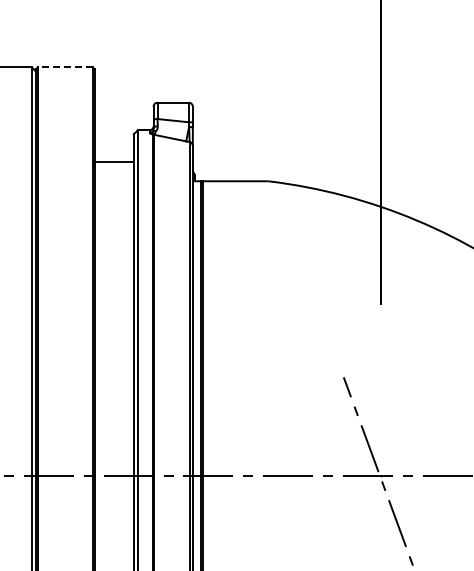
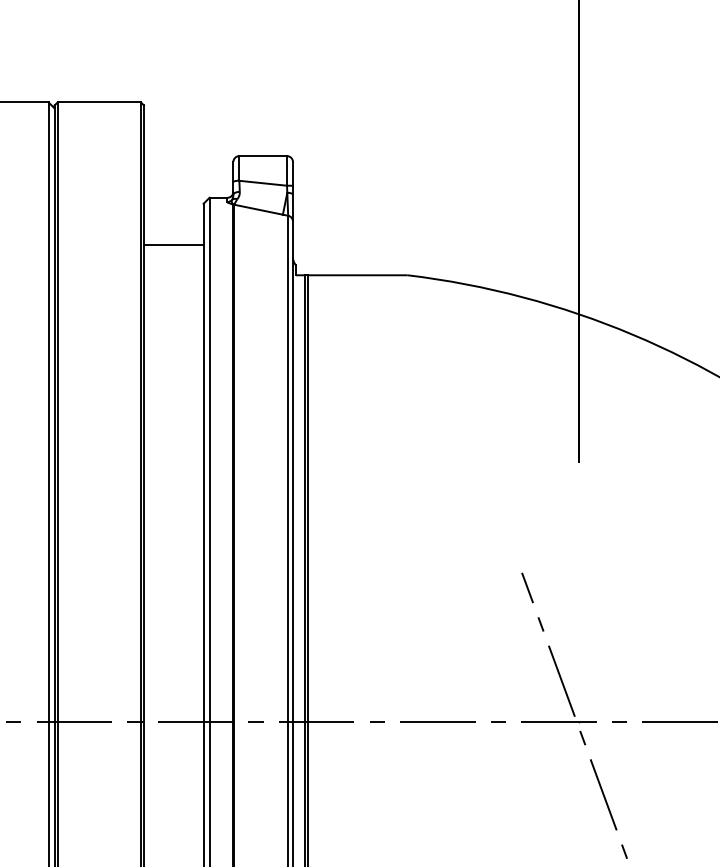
line: (64, 67) -> (98, 102), dashed -> solid

